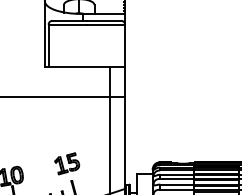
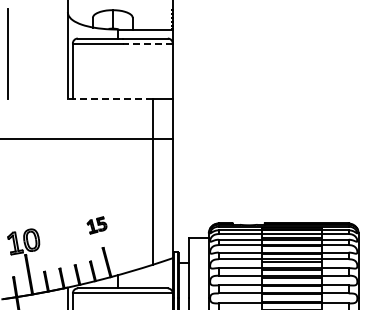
line: (105, 24) -> (147, 43), solid -> dashed
line: (76, 66) -> (109, 98), solid -> dashed
part: (66, 163) -> (96, 225), size x0.6

